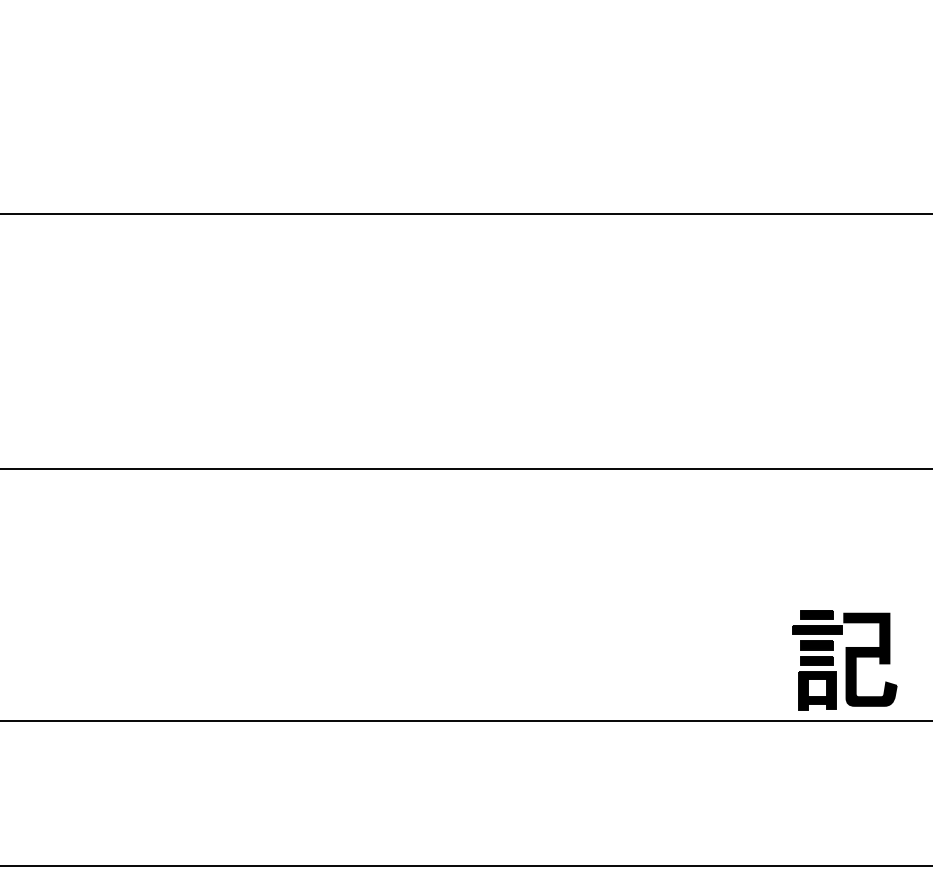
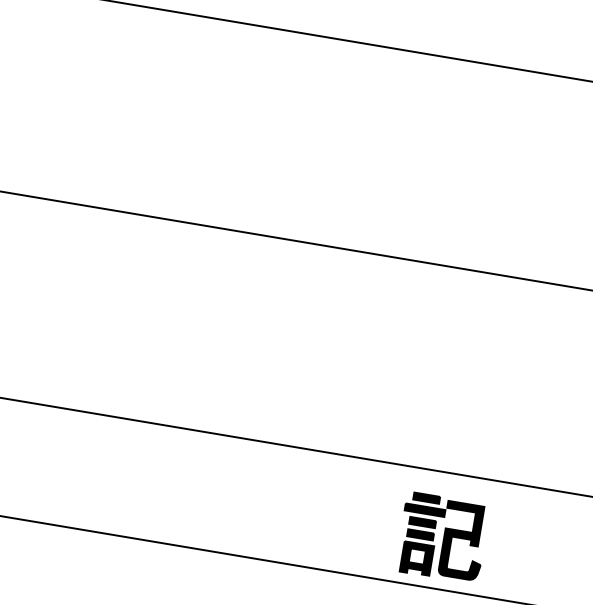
part: (844, 660) -> (442, 538), moved

